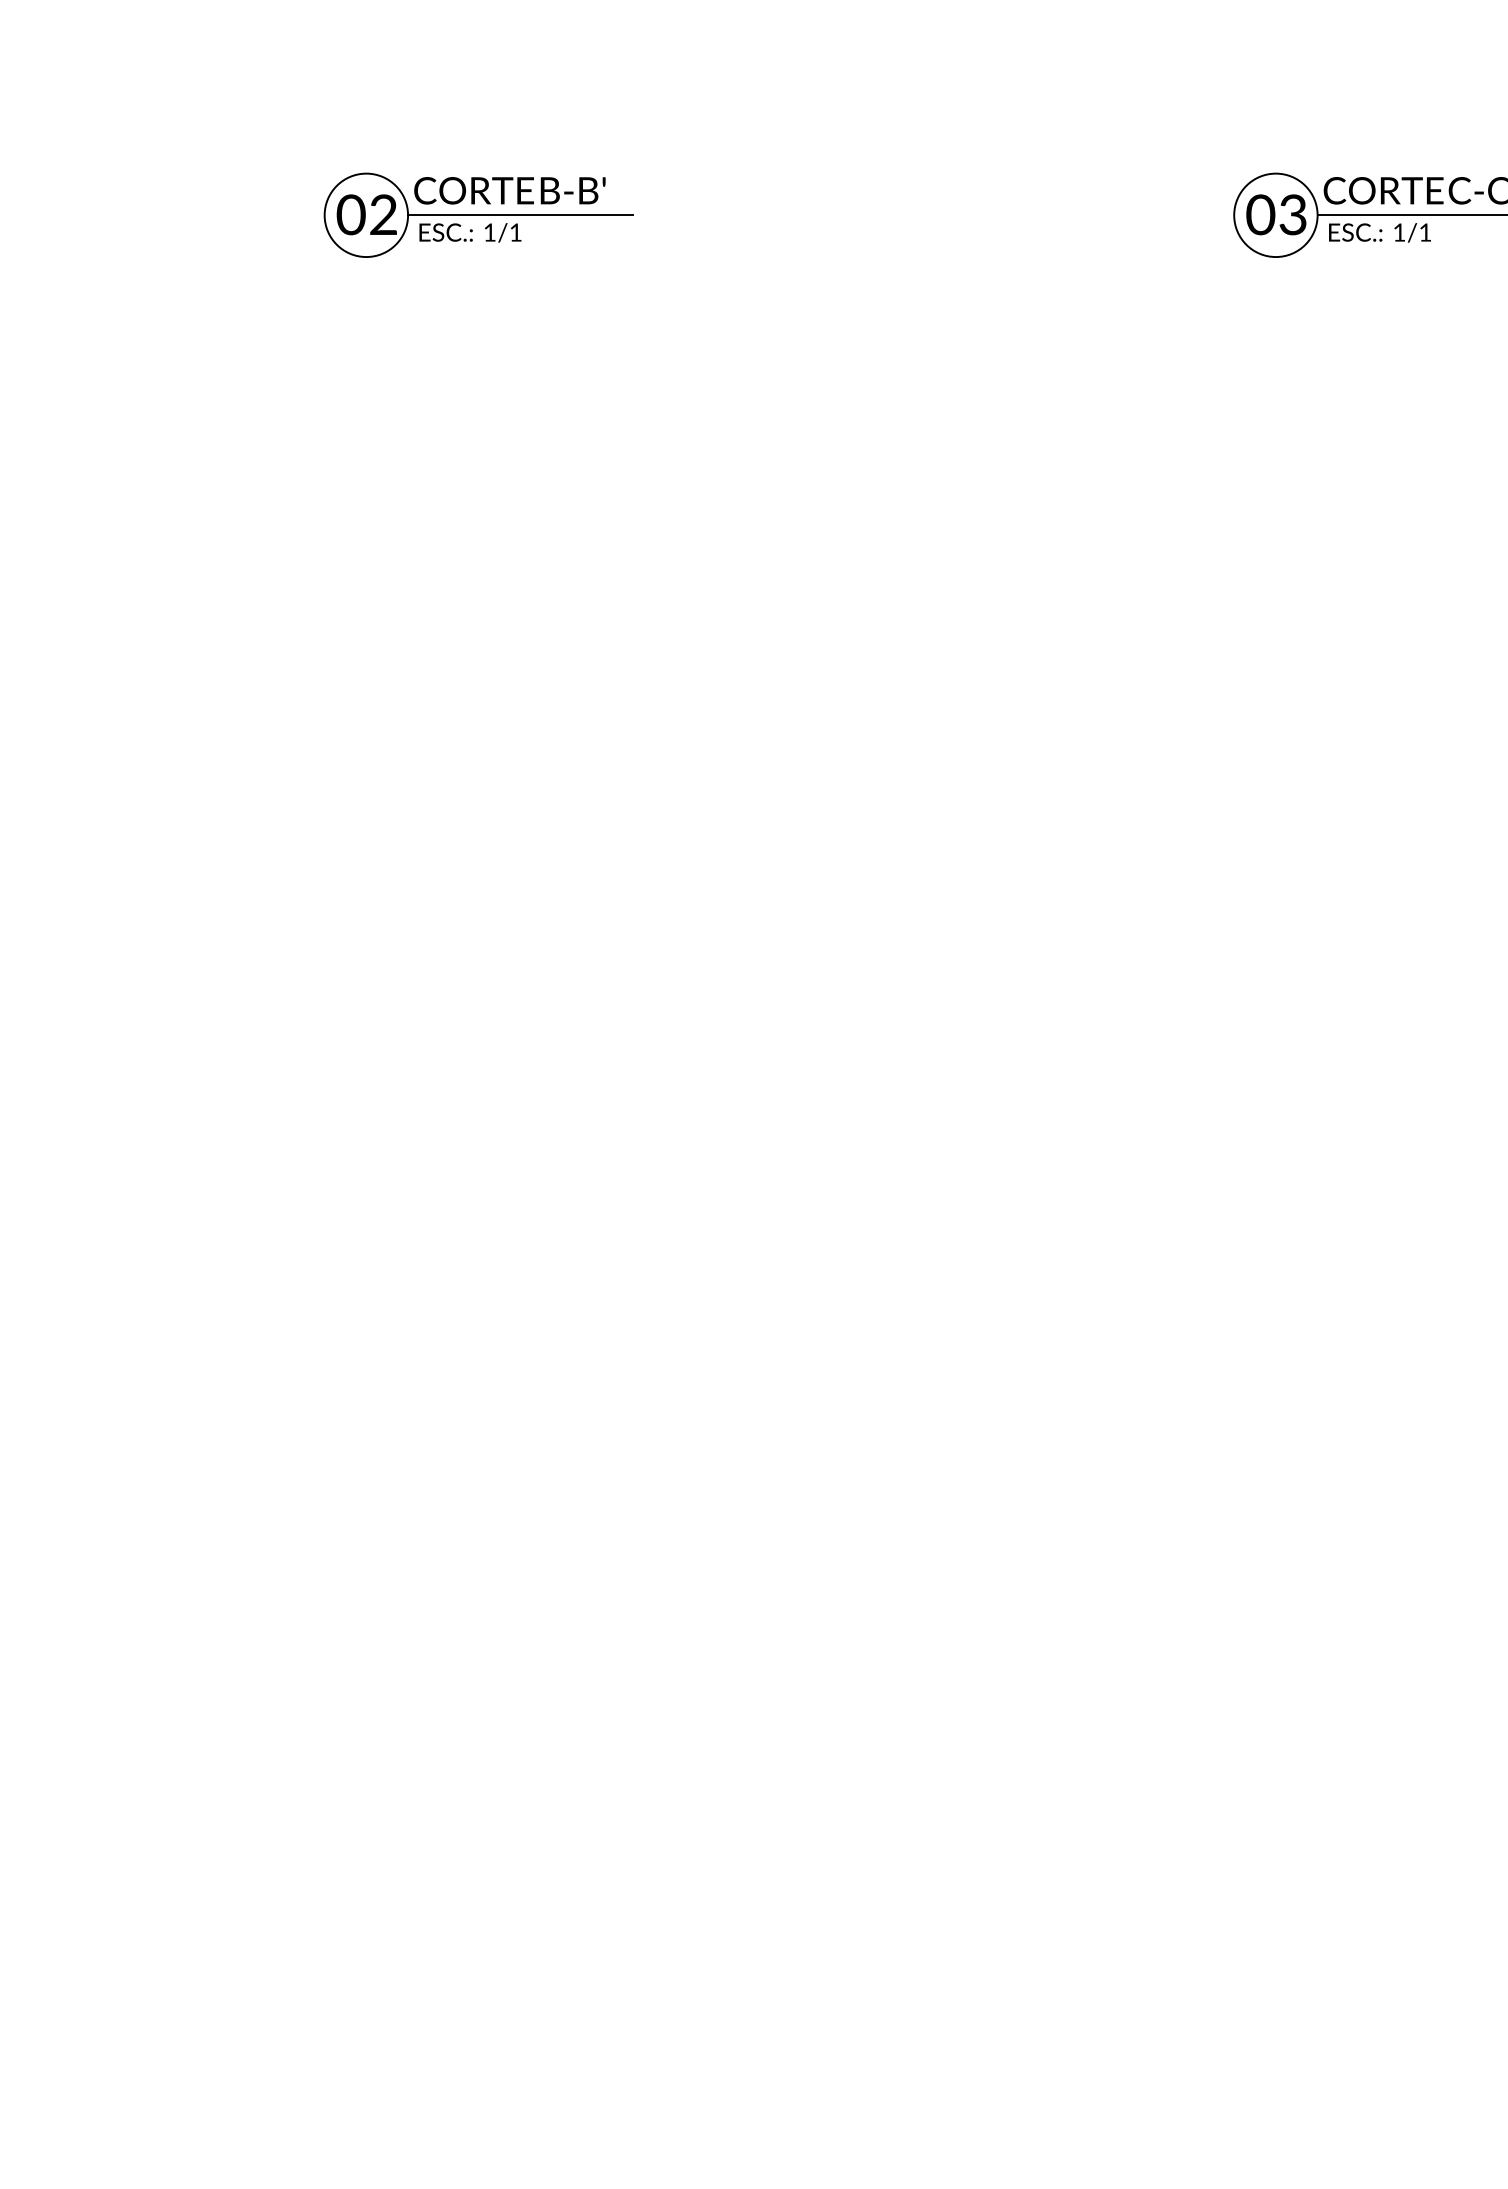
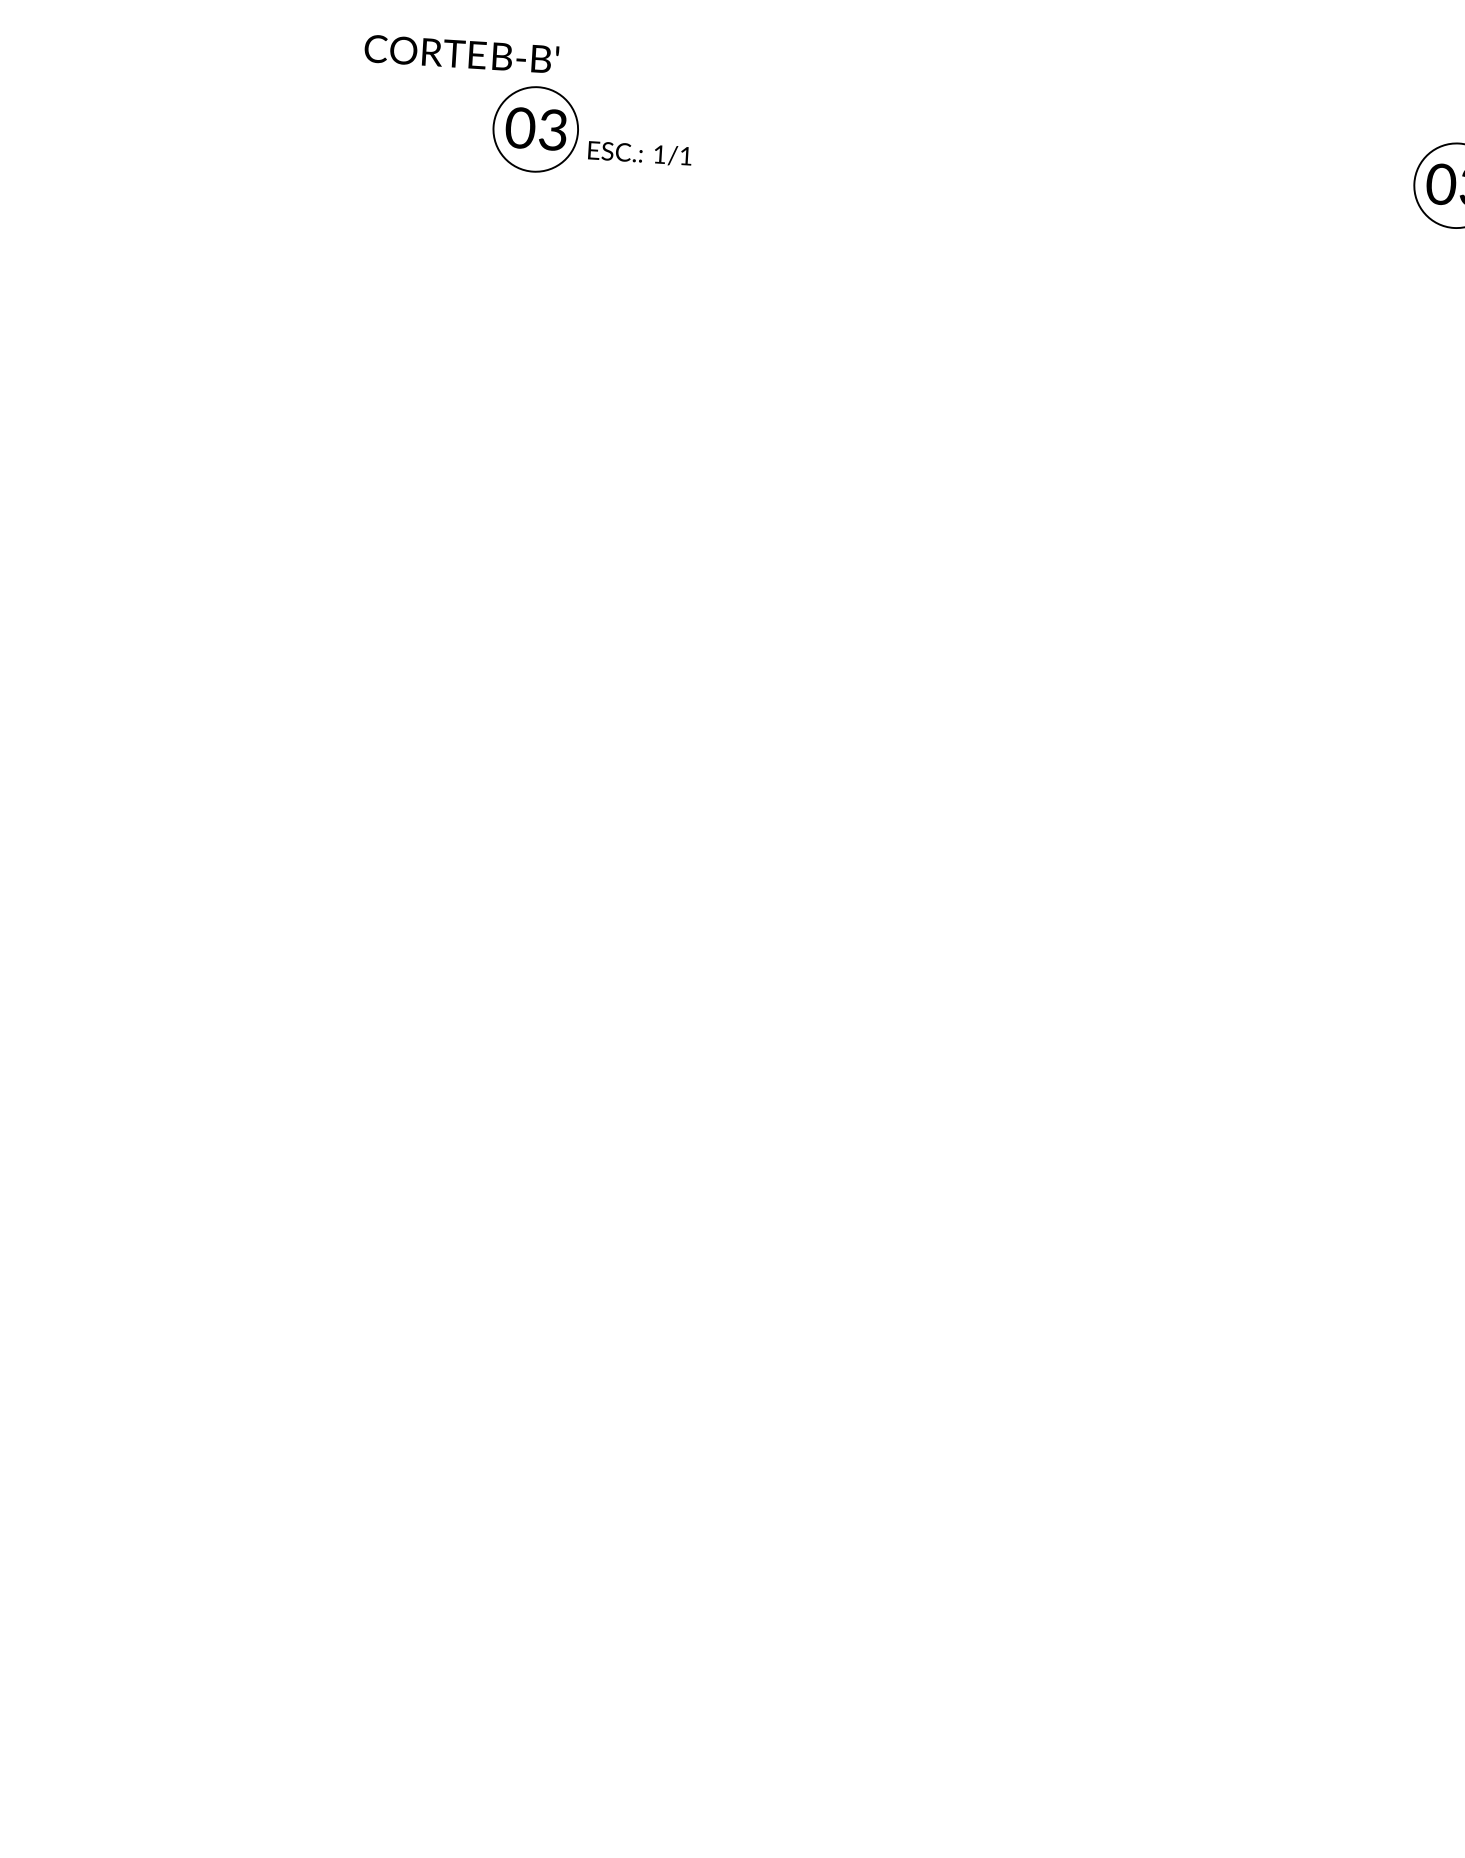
text: (509, 190) -> (461, 53), moved
text: (383, 215) -> (553, 130), 02 -> 03
line: (520, 215) -> (691, 139), removed

